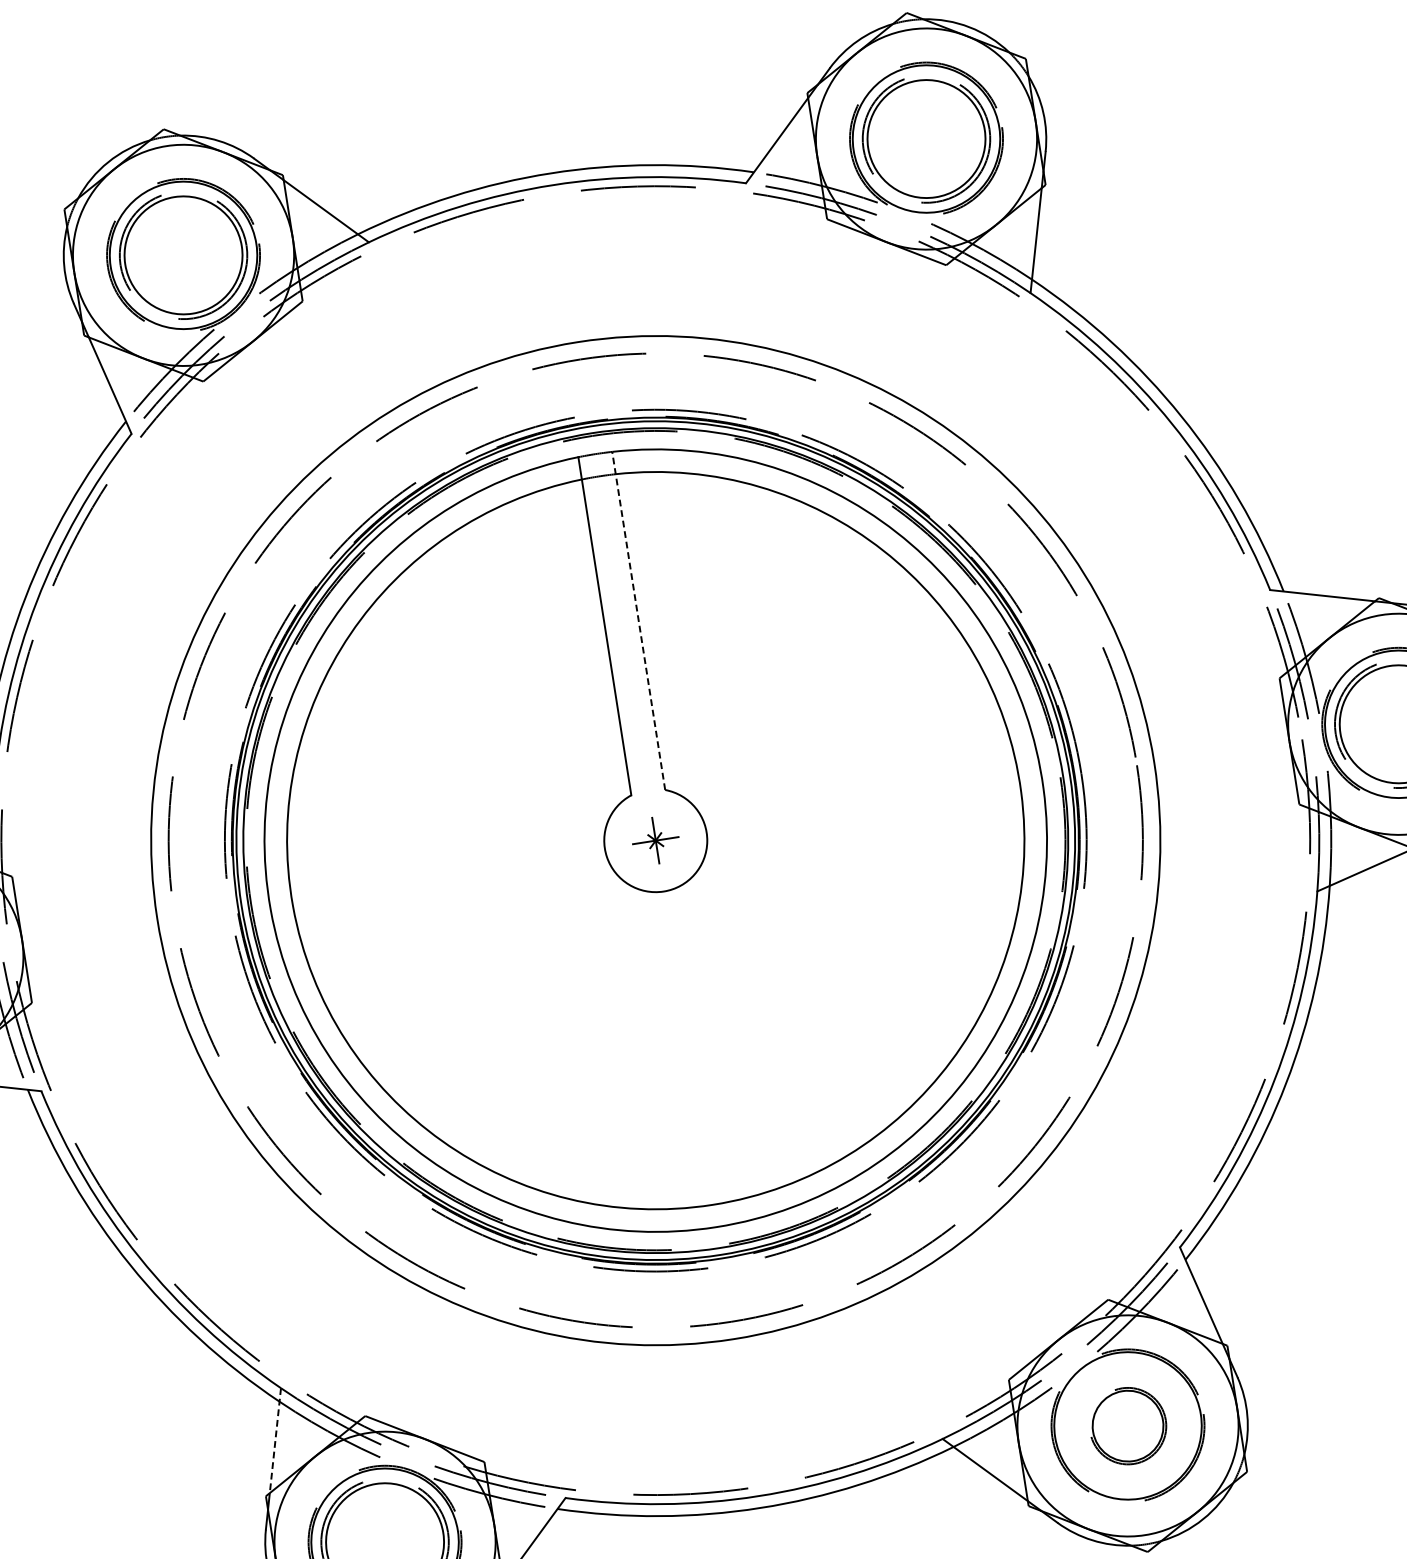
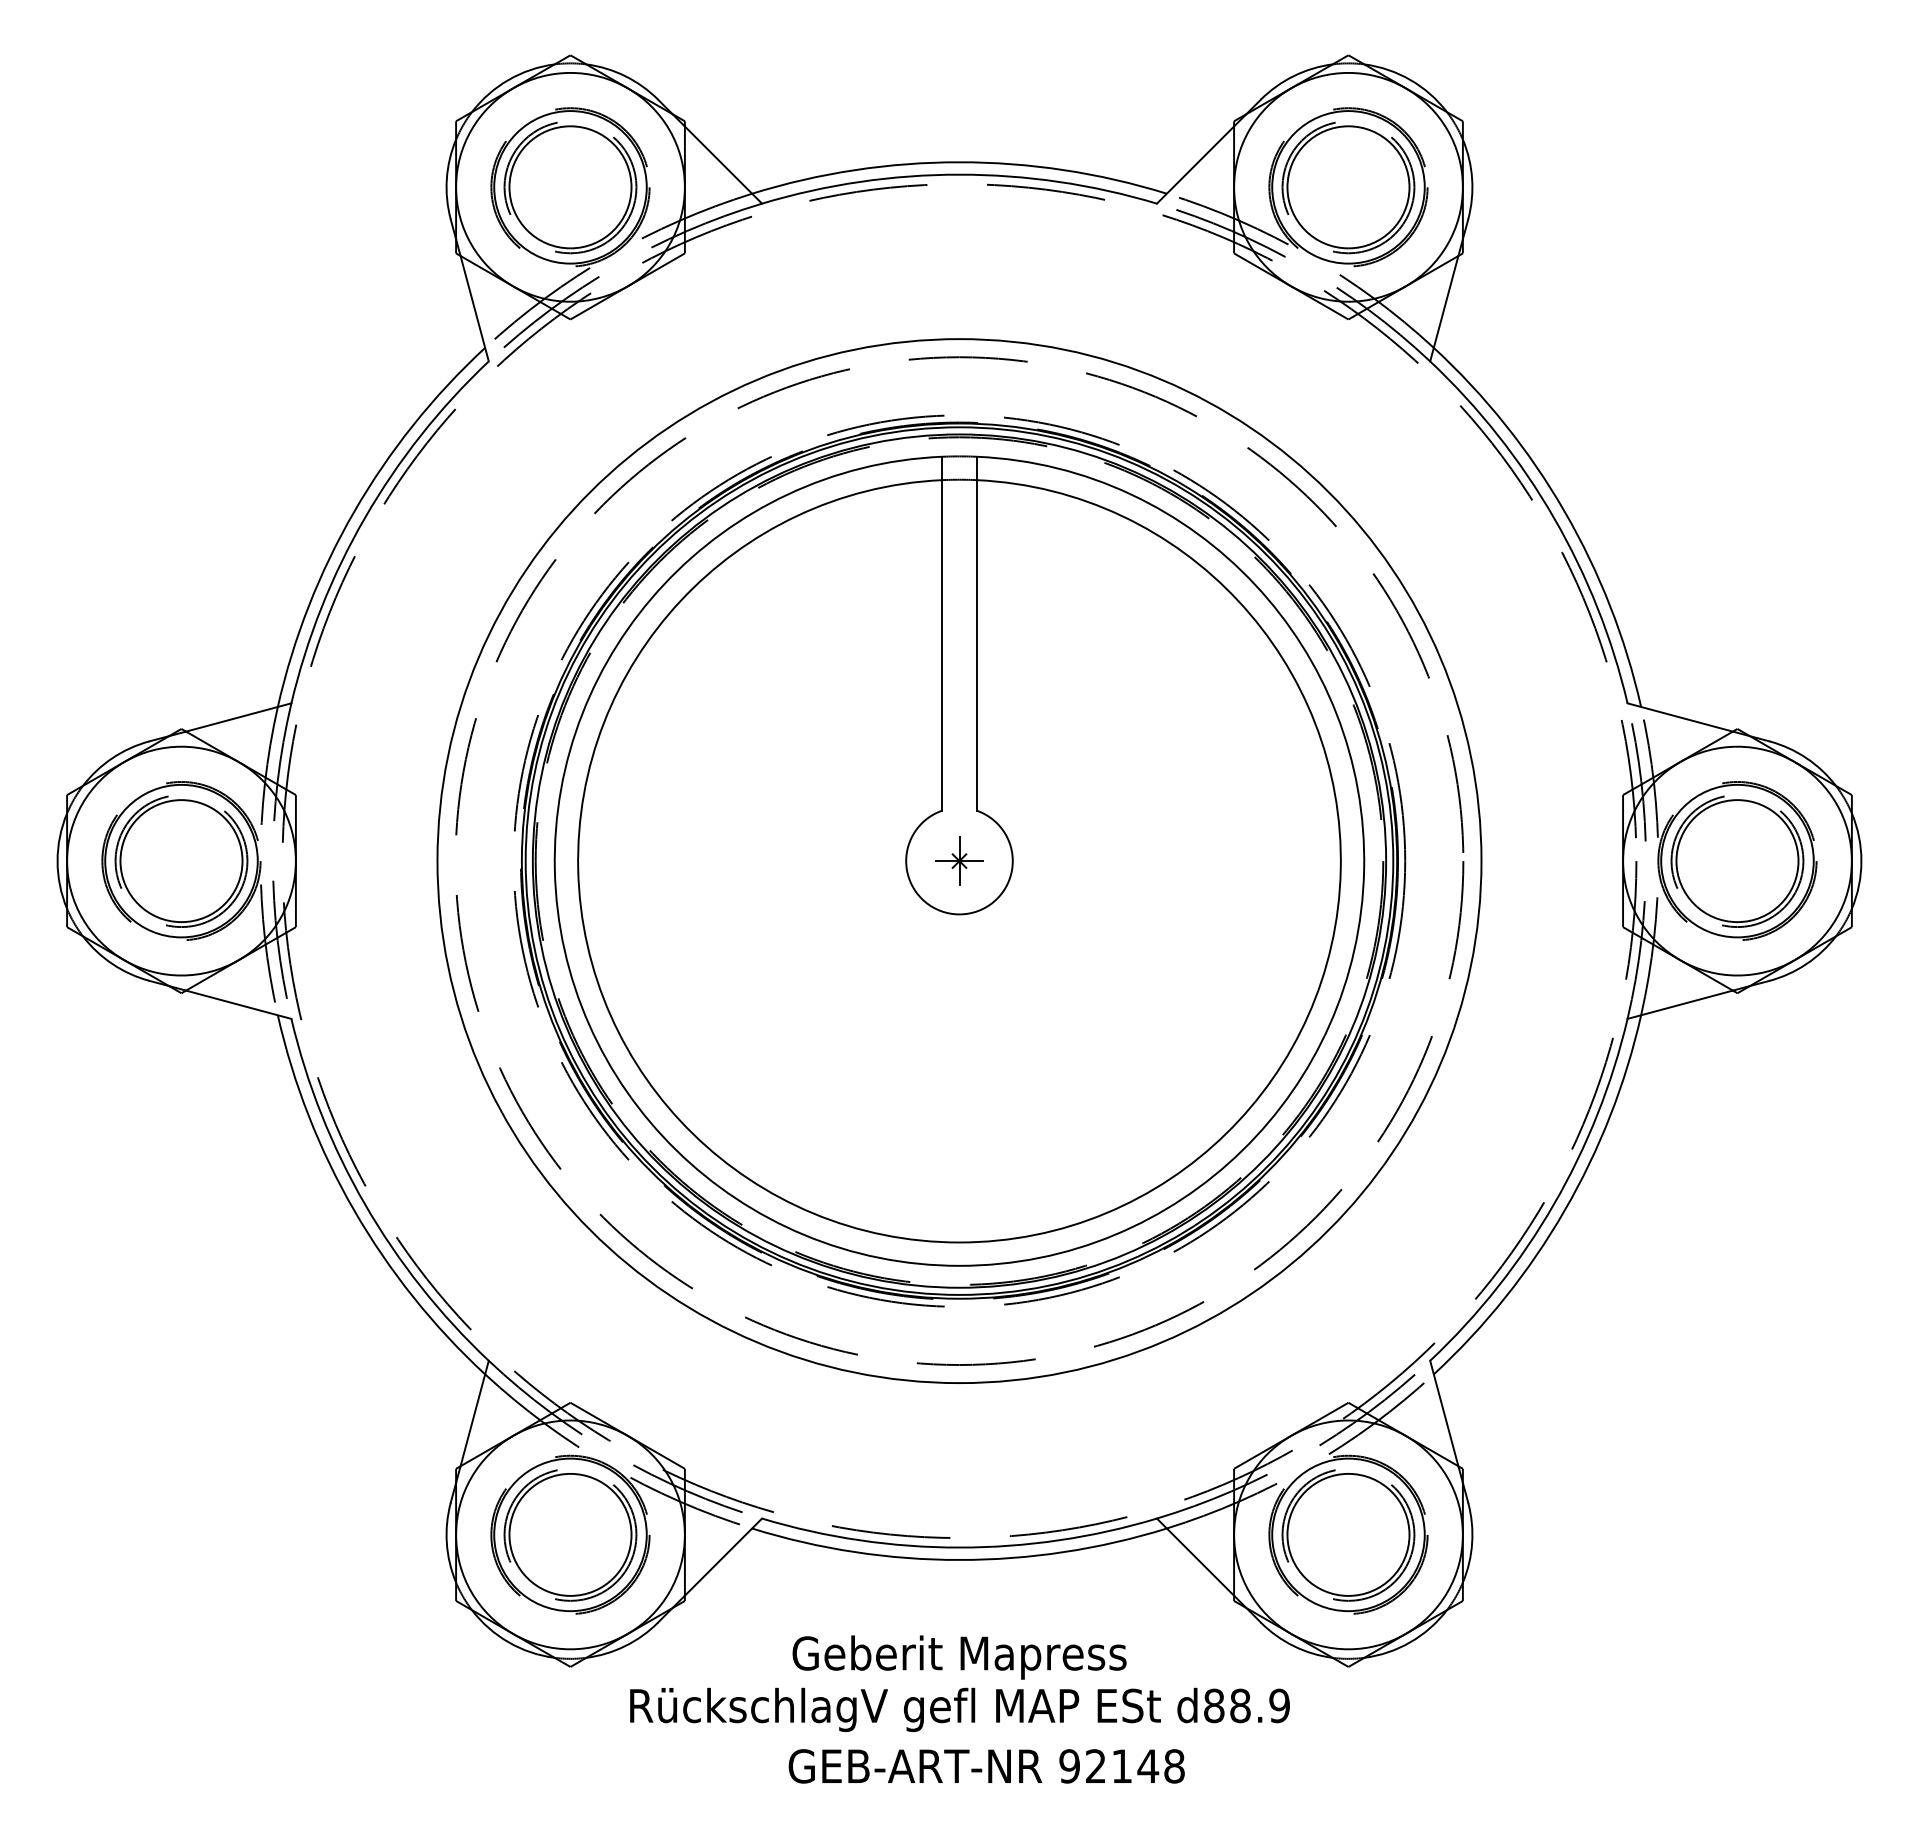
line: (638, 620) -> (977, 633), dashed -> solid
part: (1128, 1426) -> (1348, 1535), size x1.67
line: (275, 1440) -> (474, 1413), dashed -> solid

